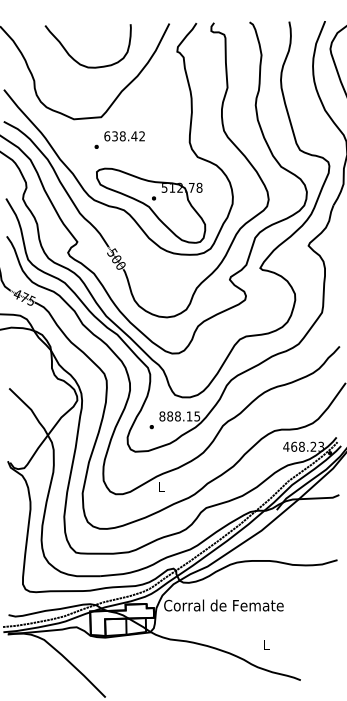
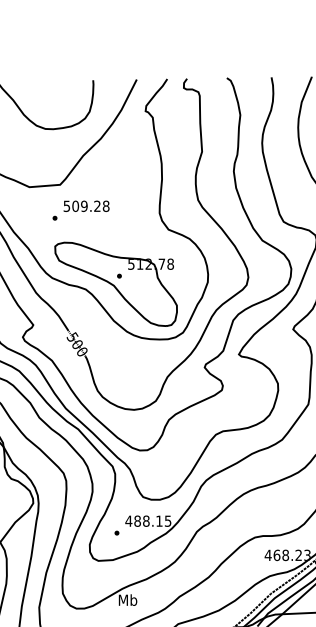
text: (124, 136) -> (86, 206), 638.42 -> 509.28
text: (162, 416) -> (128, 521), 888.15 -> 488.15
text: (161, 486) -> (127, 599), L -> Mb

